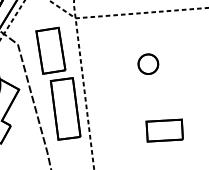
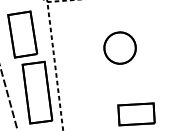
part: (148, 63) -> (120, 47), size x1.6

